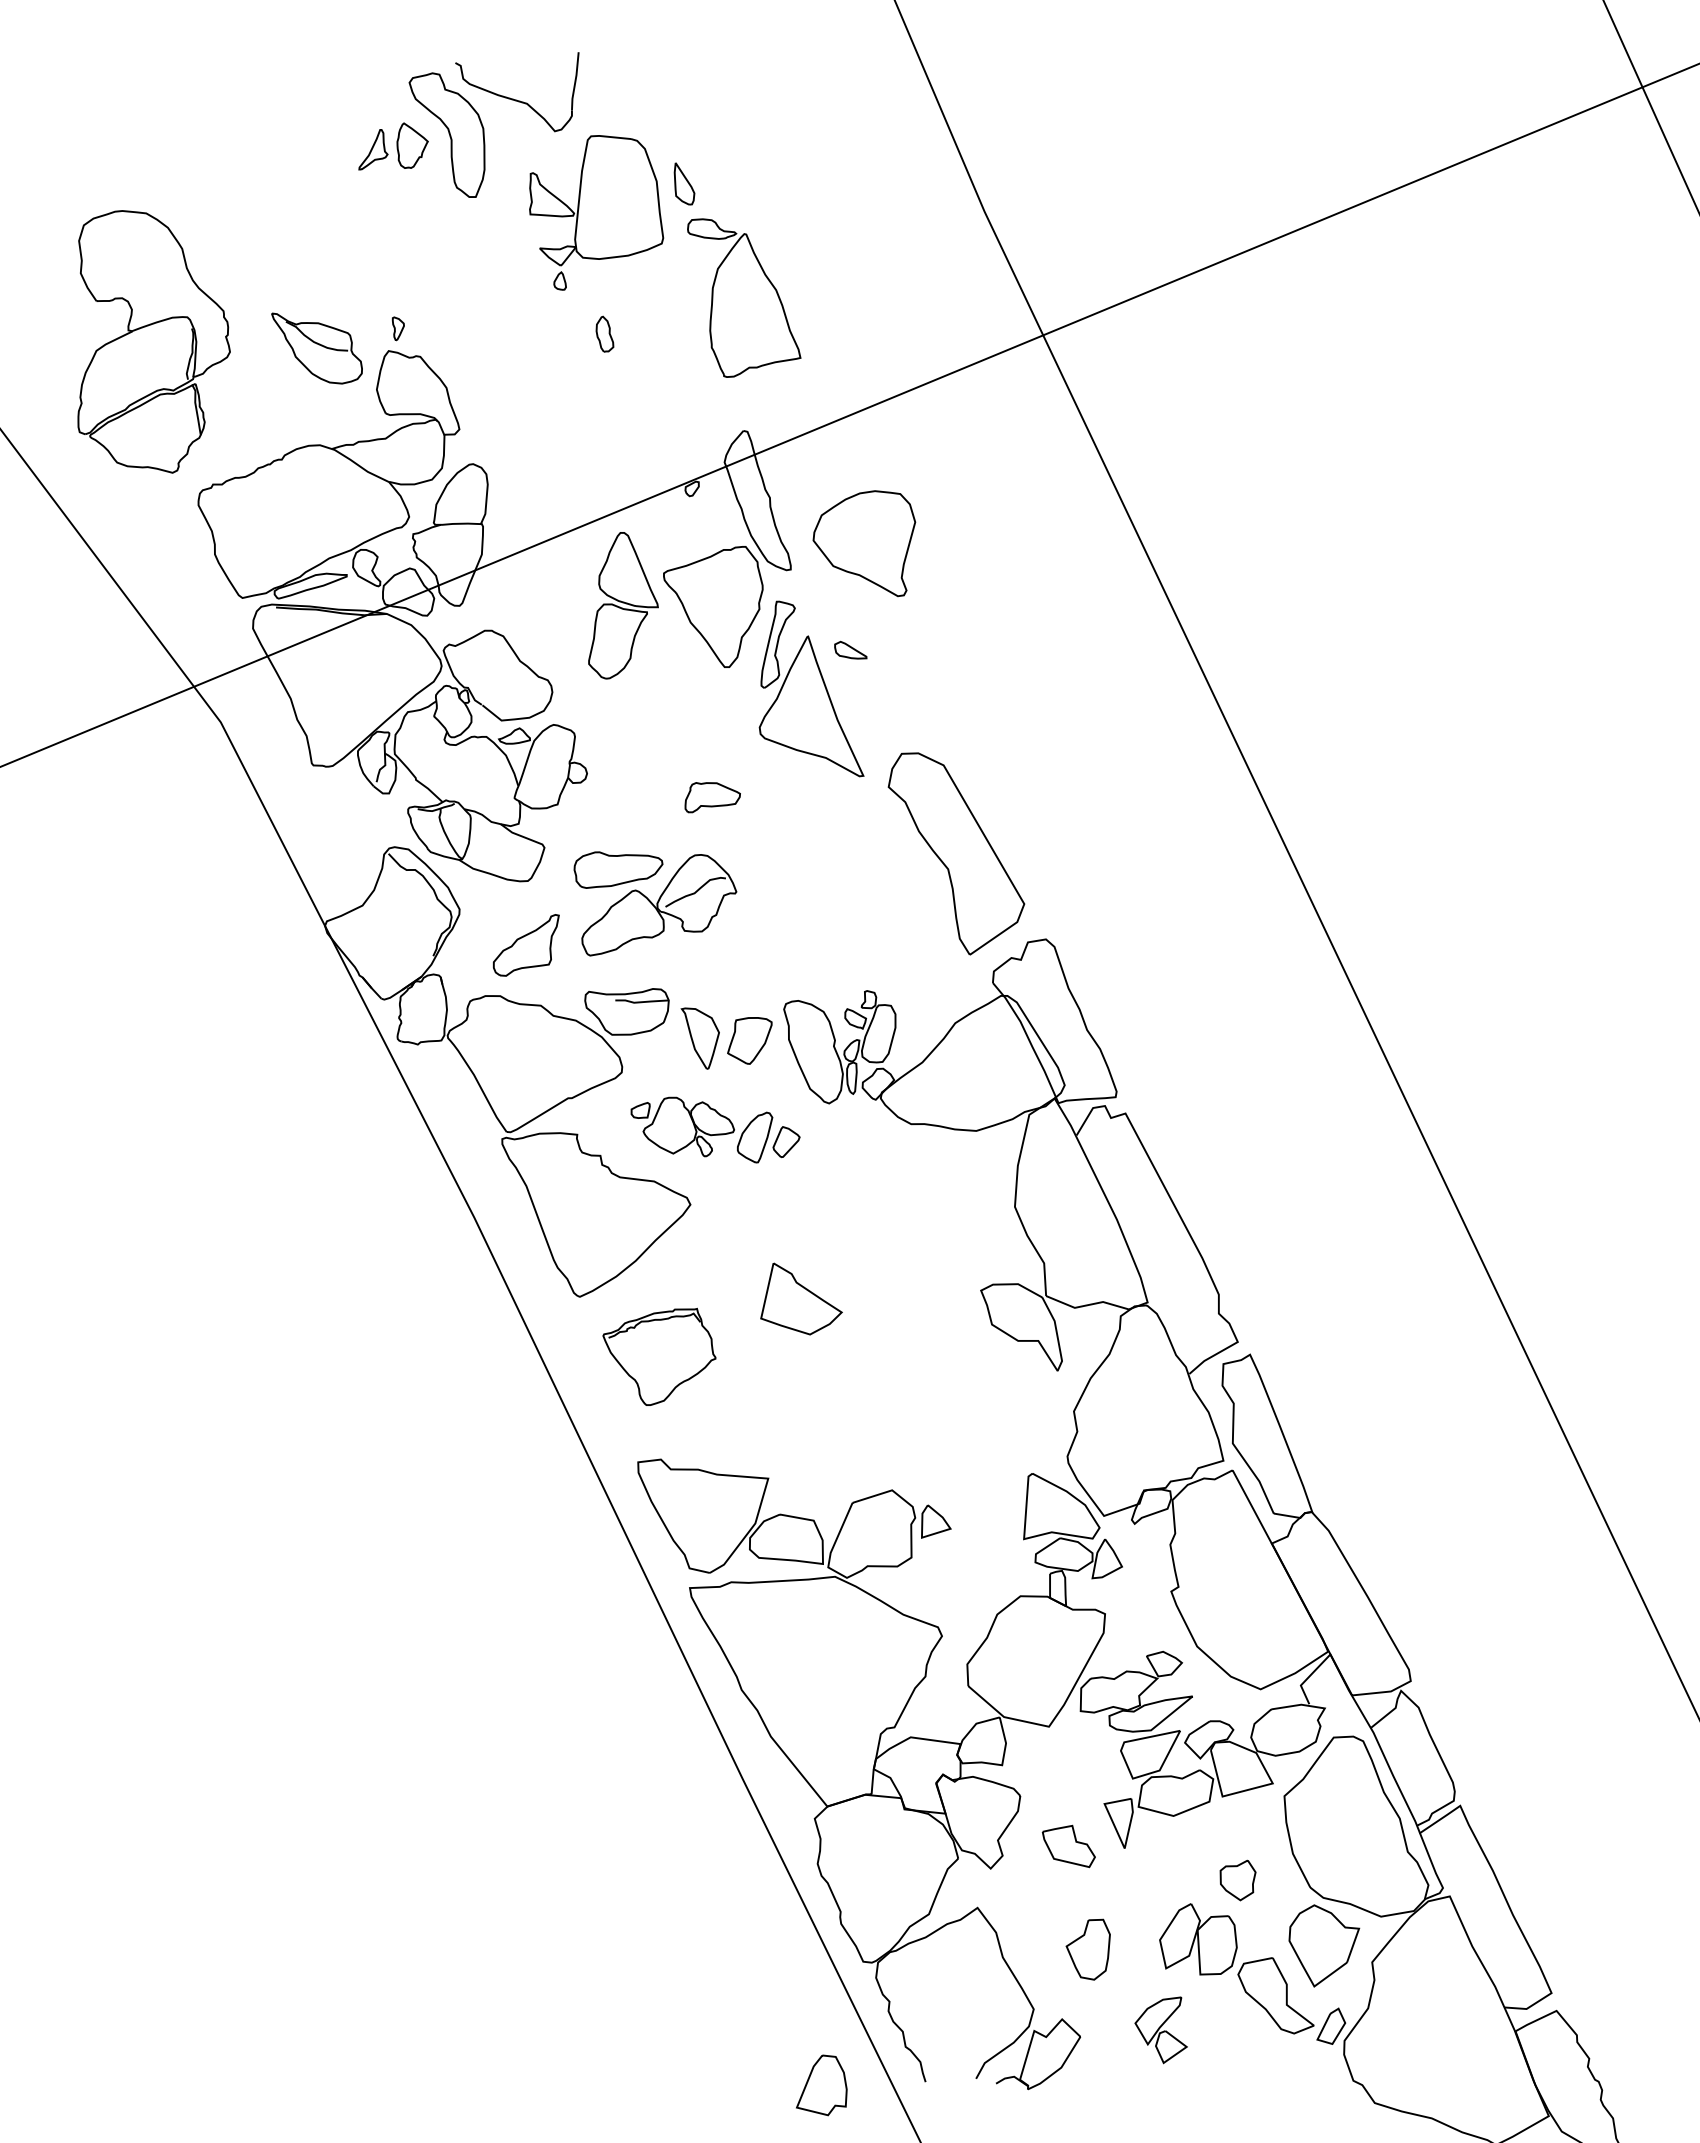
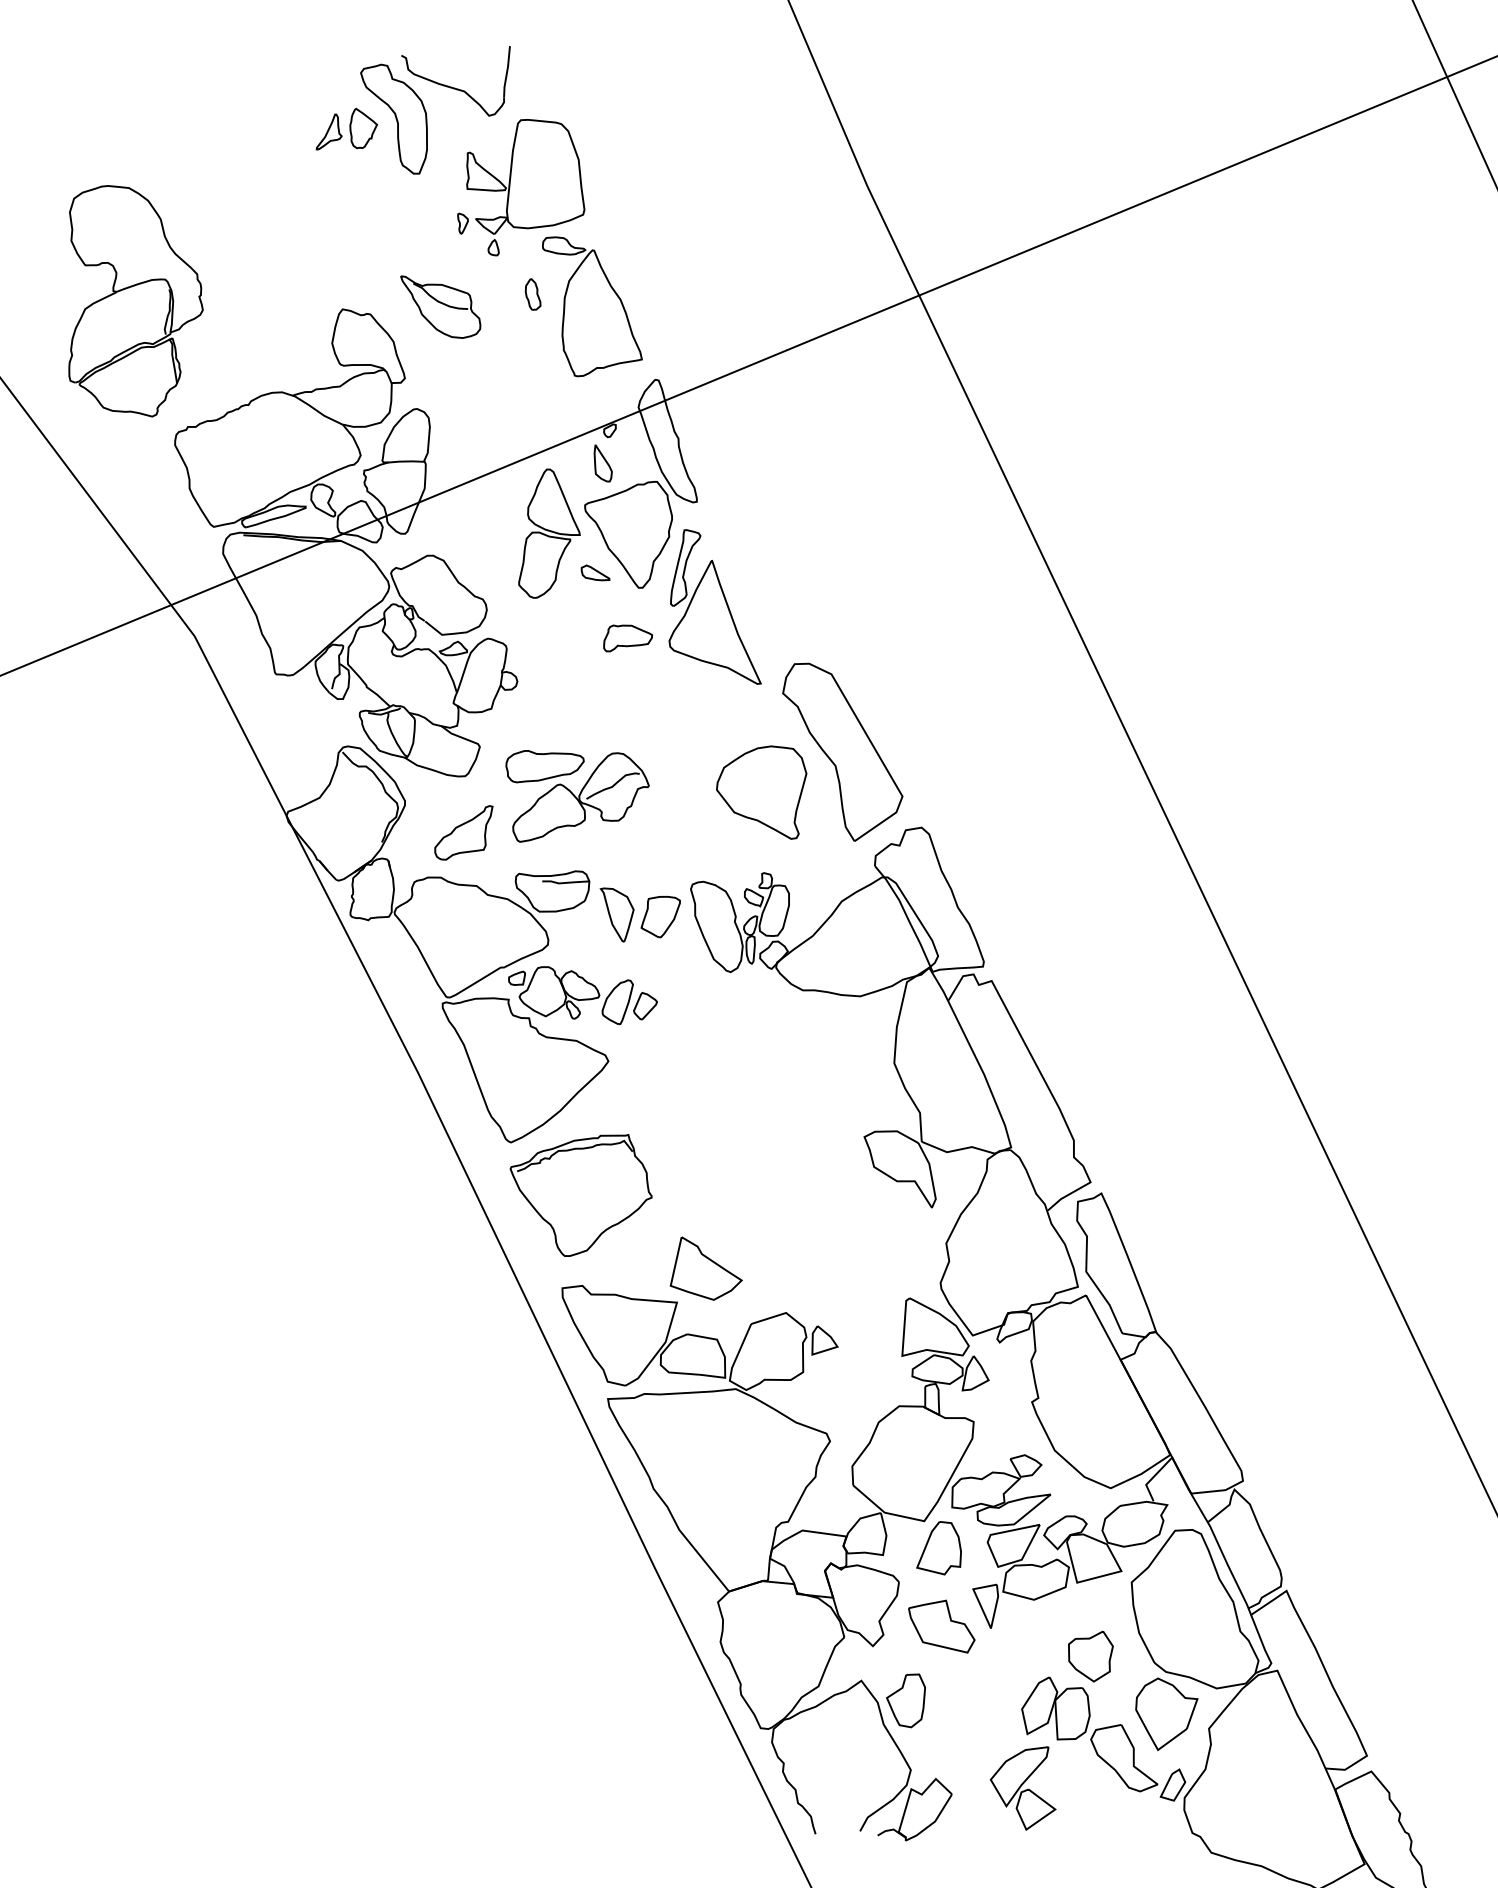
part: (684, 183) -> (603, 463), moved
part: (744, 297) -> (592, 306), moved
part: (397, 328) -> (462, 223), moved
part: (316, 348) -> (440, 307), moved
part: (864, 543) -> (761, 792), moved
part: (850, 649) -> (595, 572), moved
part: (712, 797) -> (627, 638), moved
part: (715, 1129) -> (582, 995), moved
part: (801, 1298) -> (706, 1268), moved
part: (659, 1356) -> (581, 1195), size x1.43
part: (1068, 1846) -> (941, 1626), size x1.43
part: (1237, 1880) -> (1090, 1656), size x1.43
part: (1087, 1949) -> (905, 1700), moved
part: (1160, 2030) -> (1022, 1788), size x1.43
part: (821, 2085) -> (938, 1548), moved

